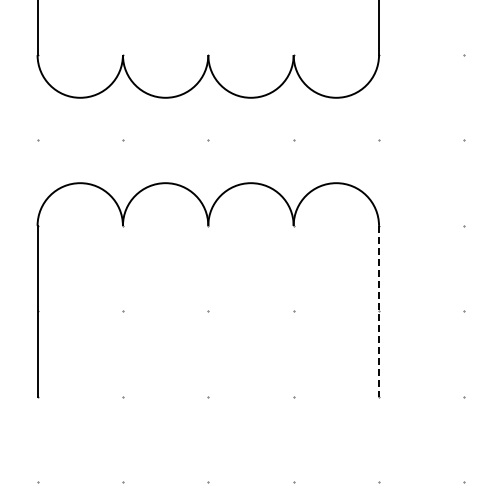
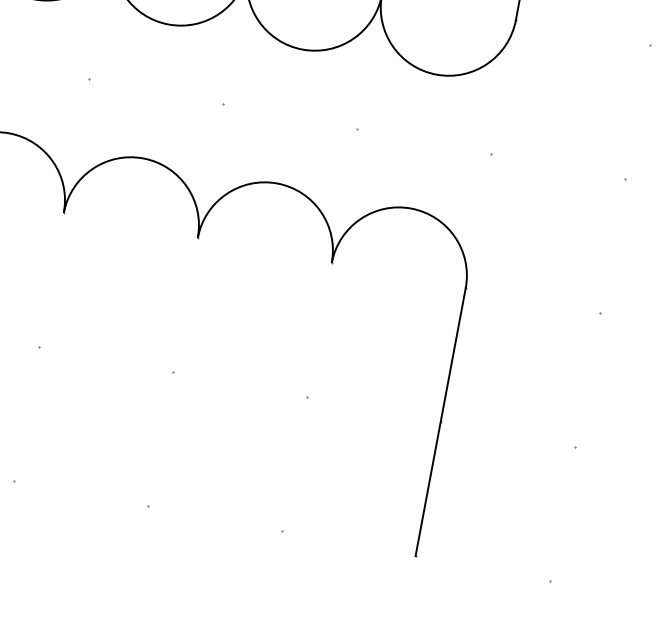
line: (379, 311) -> (441, 422), dashed -> solid

